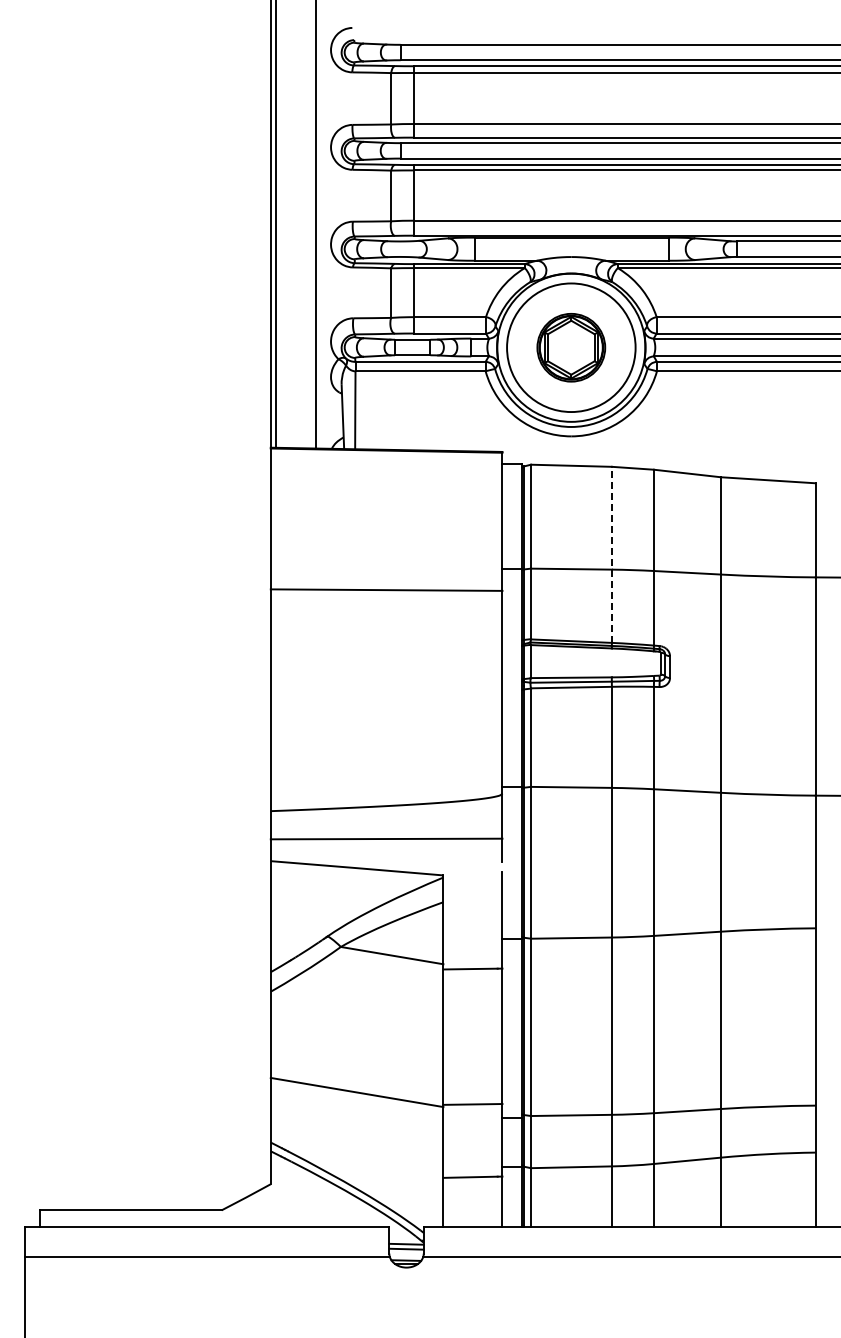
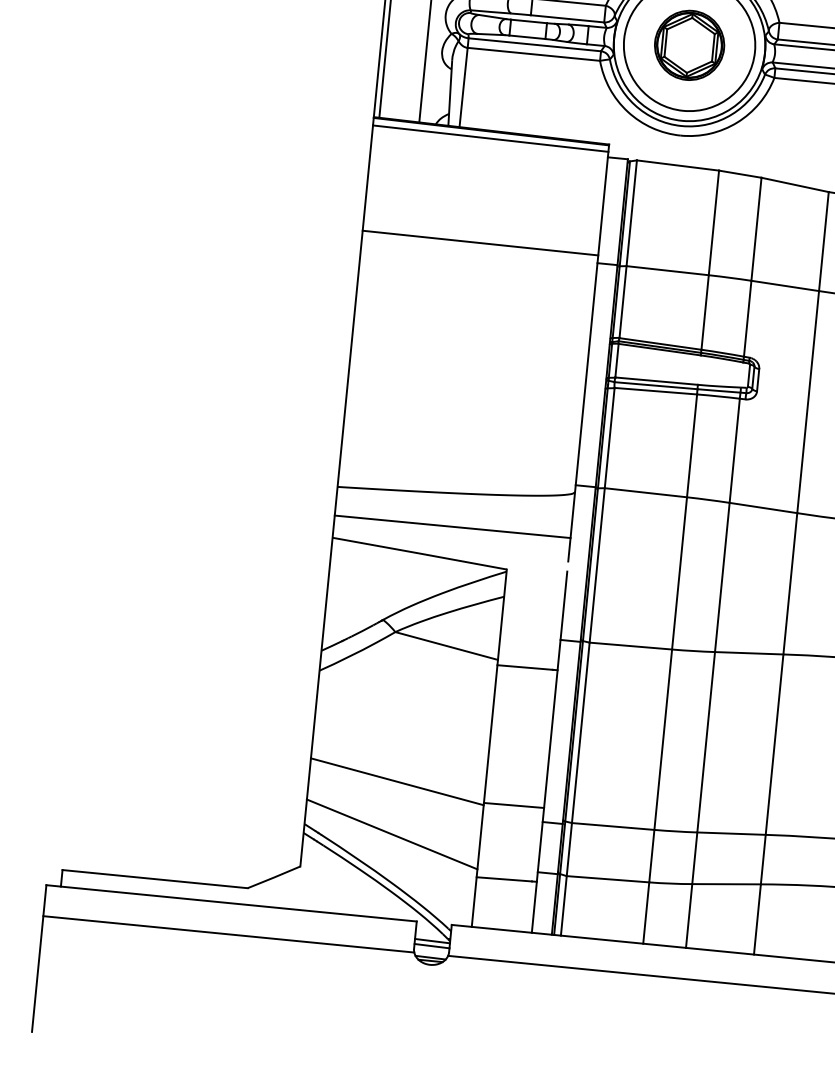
line: (386, 457) -> (490, 138), added
line: (611, 554) -> (709, 259), dashed -> solid
line: (386, 589) -> (480, 242), moved
line: (356, 1144) -> (391, 834), added

